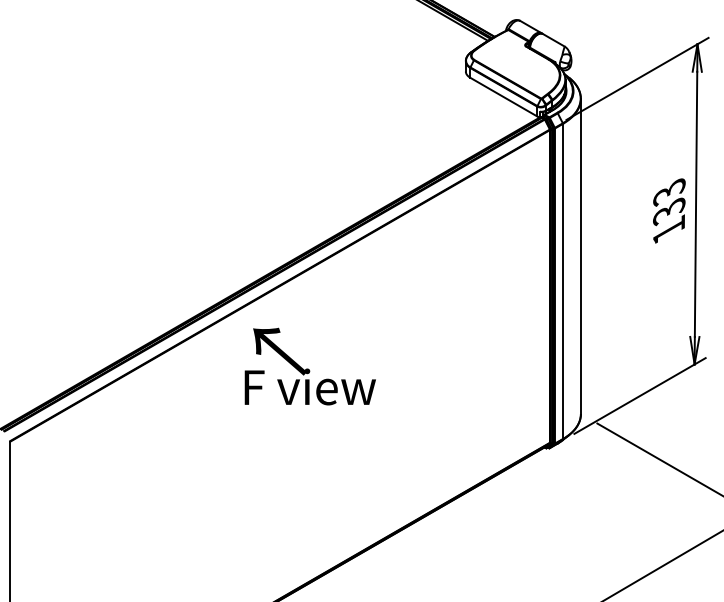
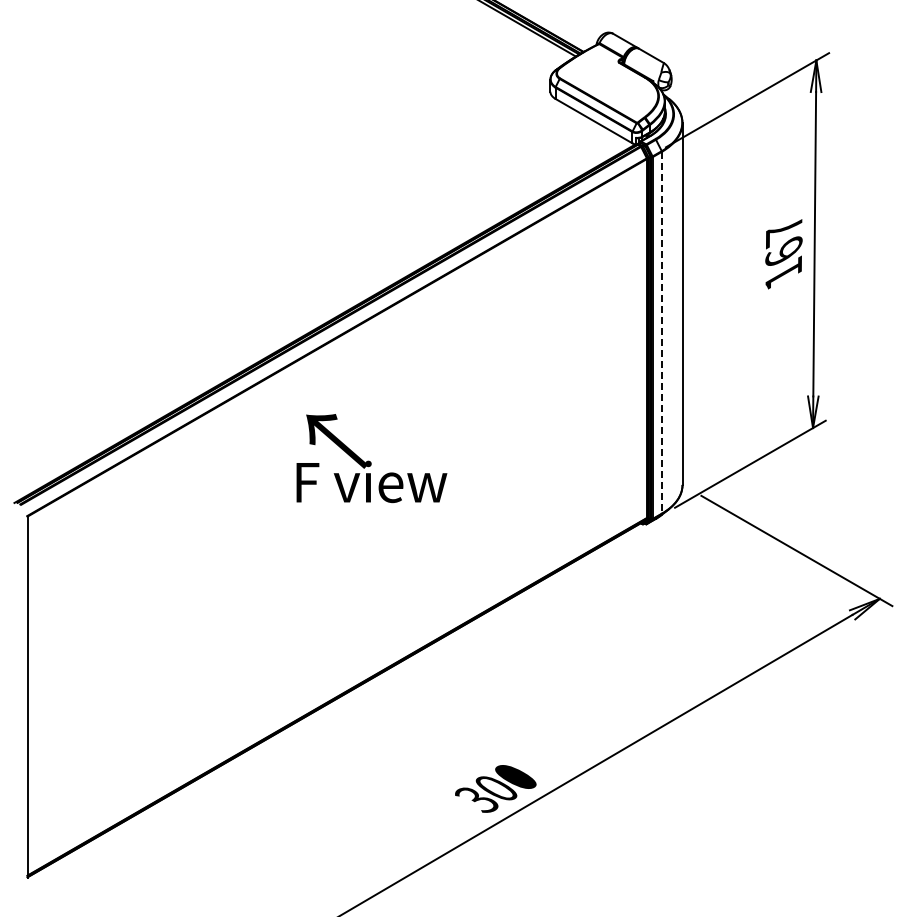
text: (668, 201) -> (783, 241), 133 -> 167
line: (562, 281) -> (661, 332), solid -> dashed
text: (310, 366) -> (371, 458), moved

